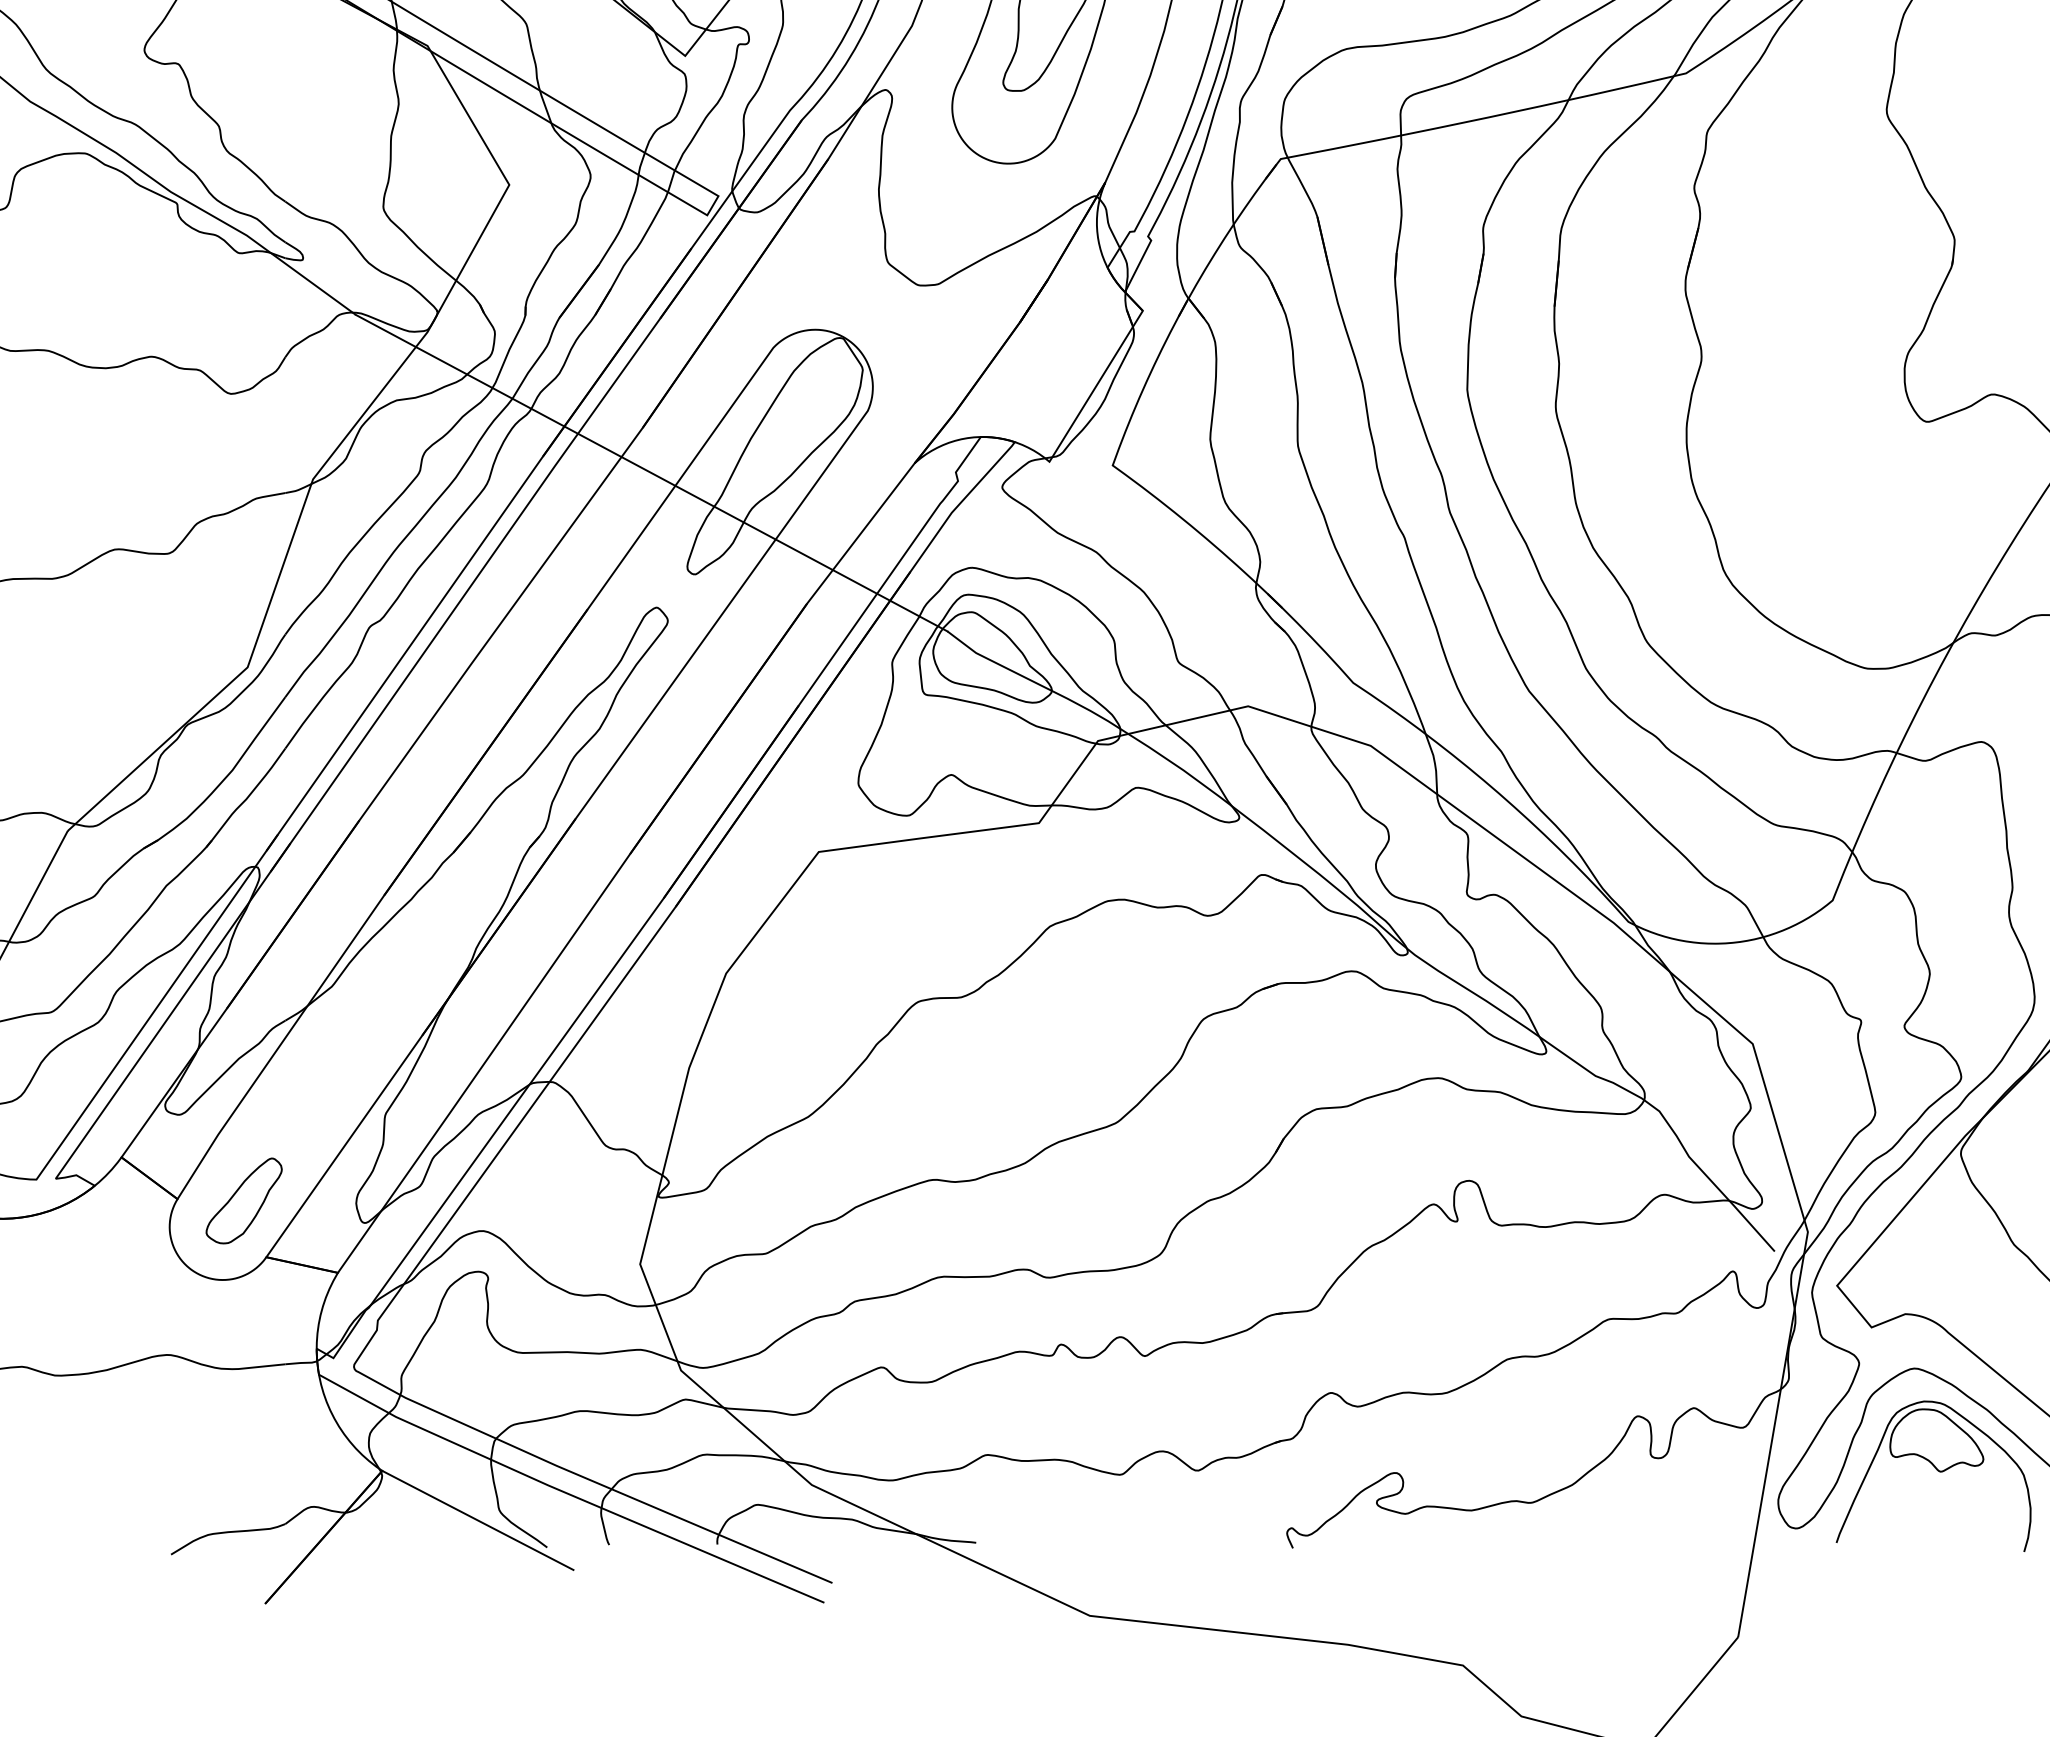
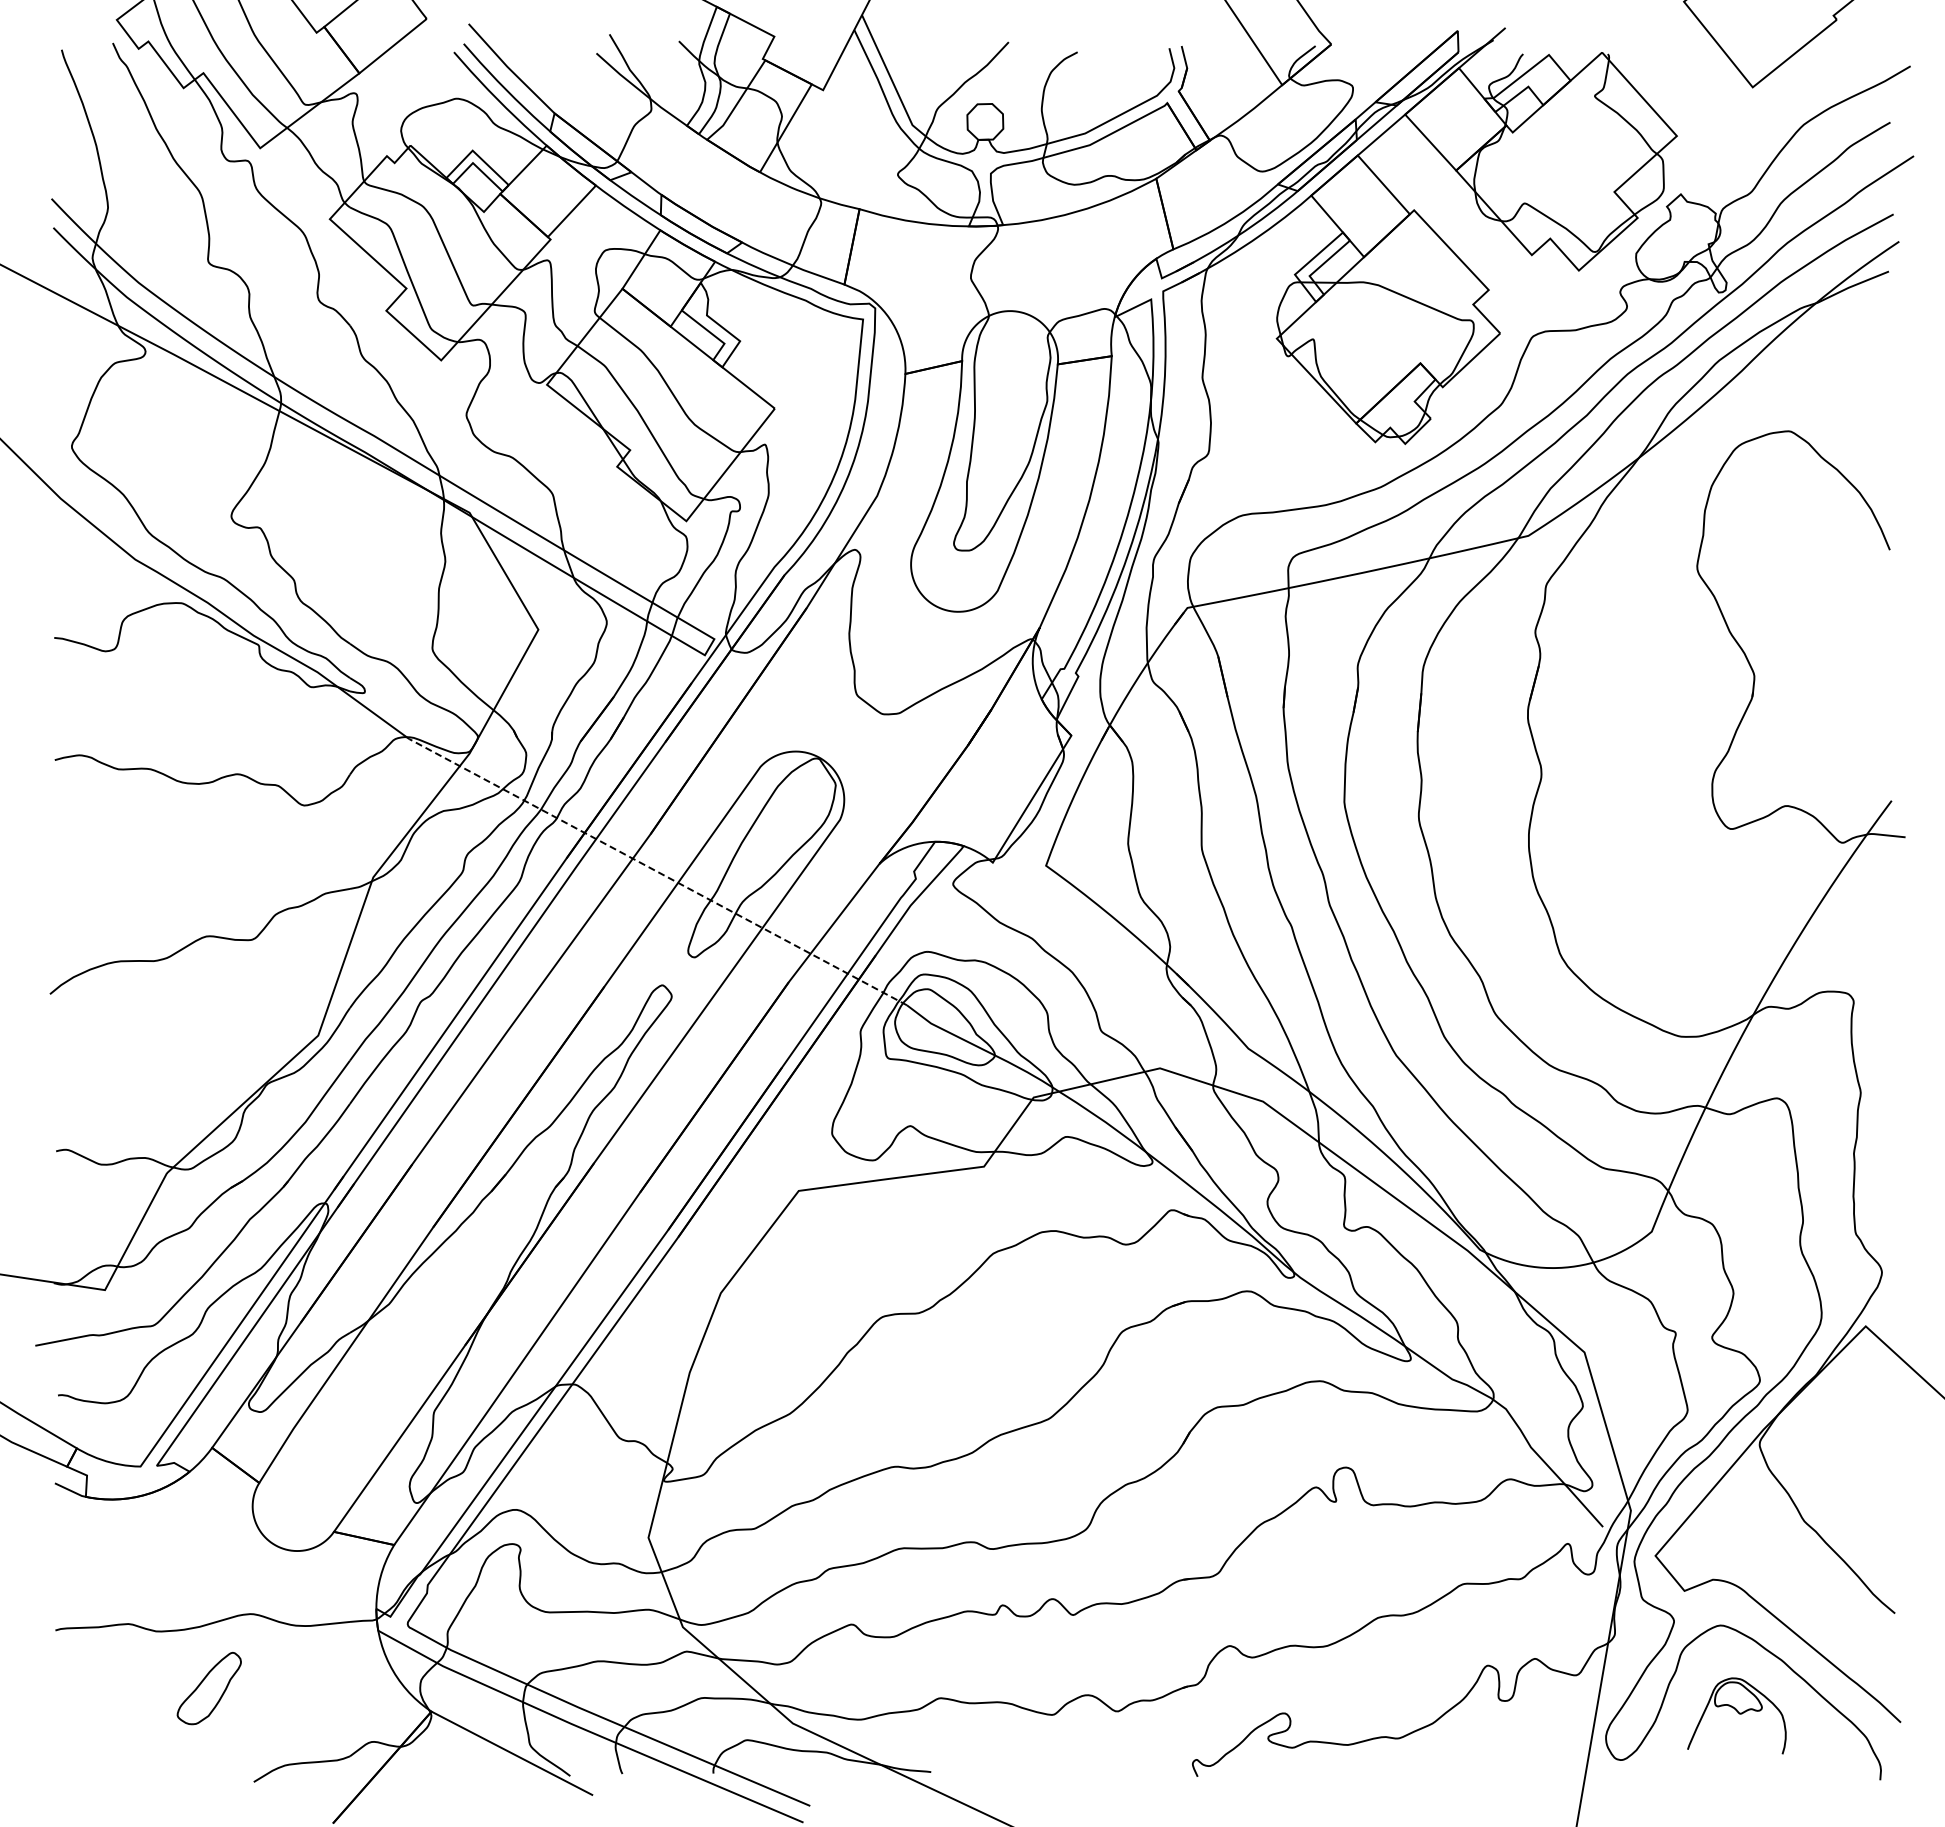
line: (650, 472) -> (657, 871), solid -> dashed
part: (243, 1200) -> (208, 1688), moved
part: (1933, 1475) -> (1736, 1715), size x0.6

